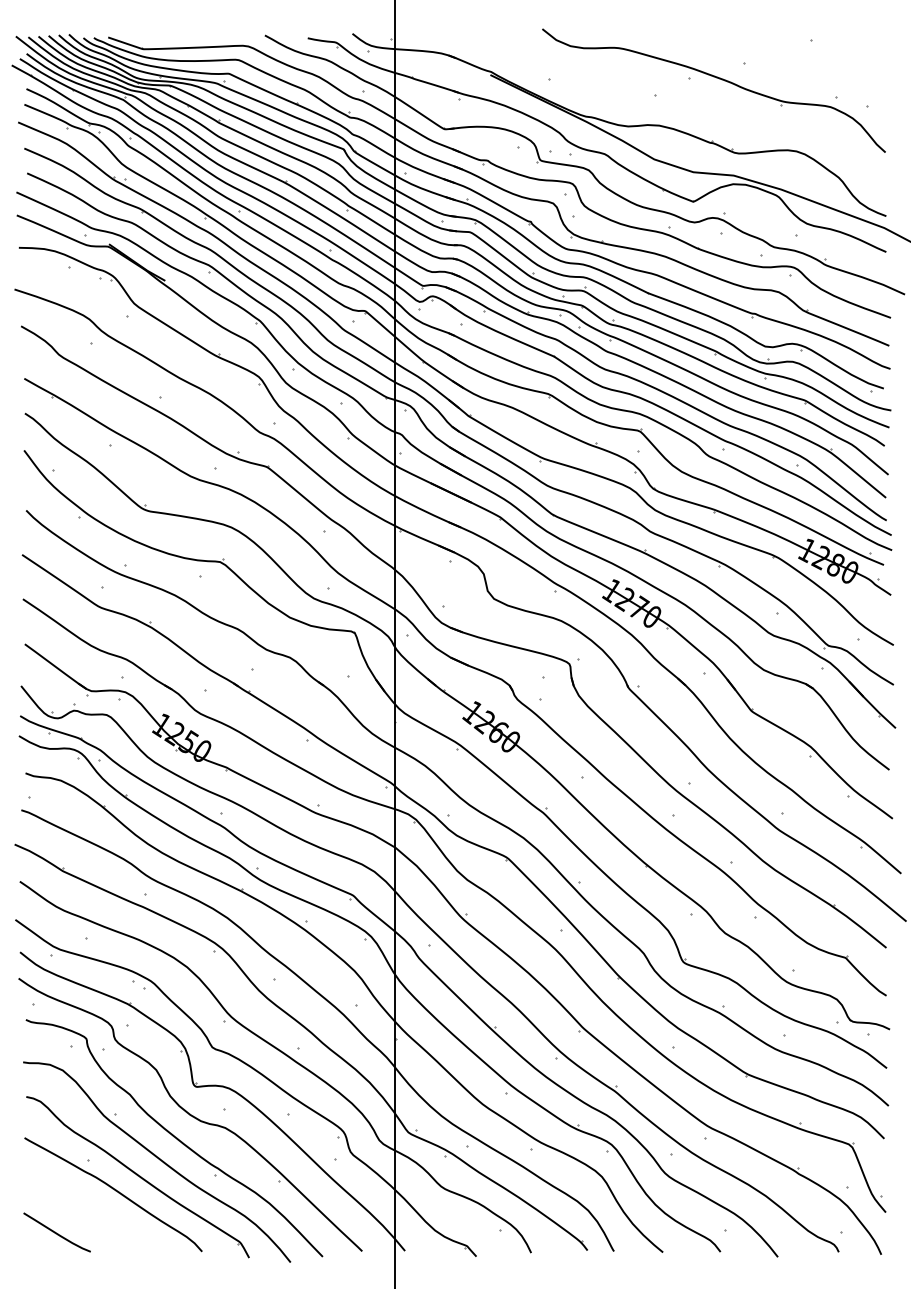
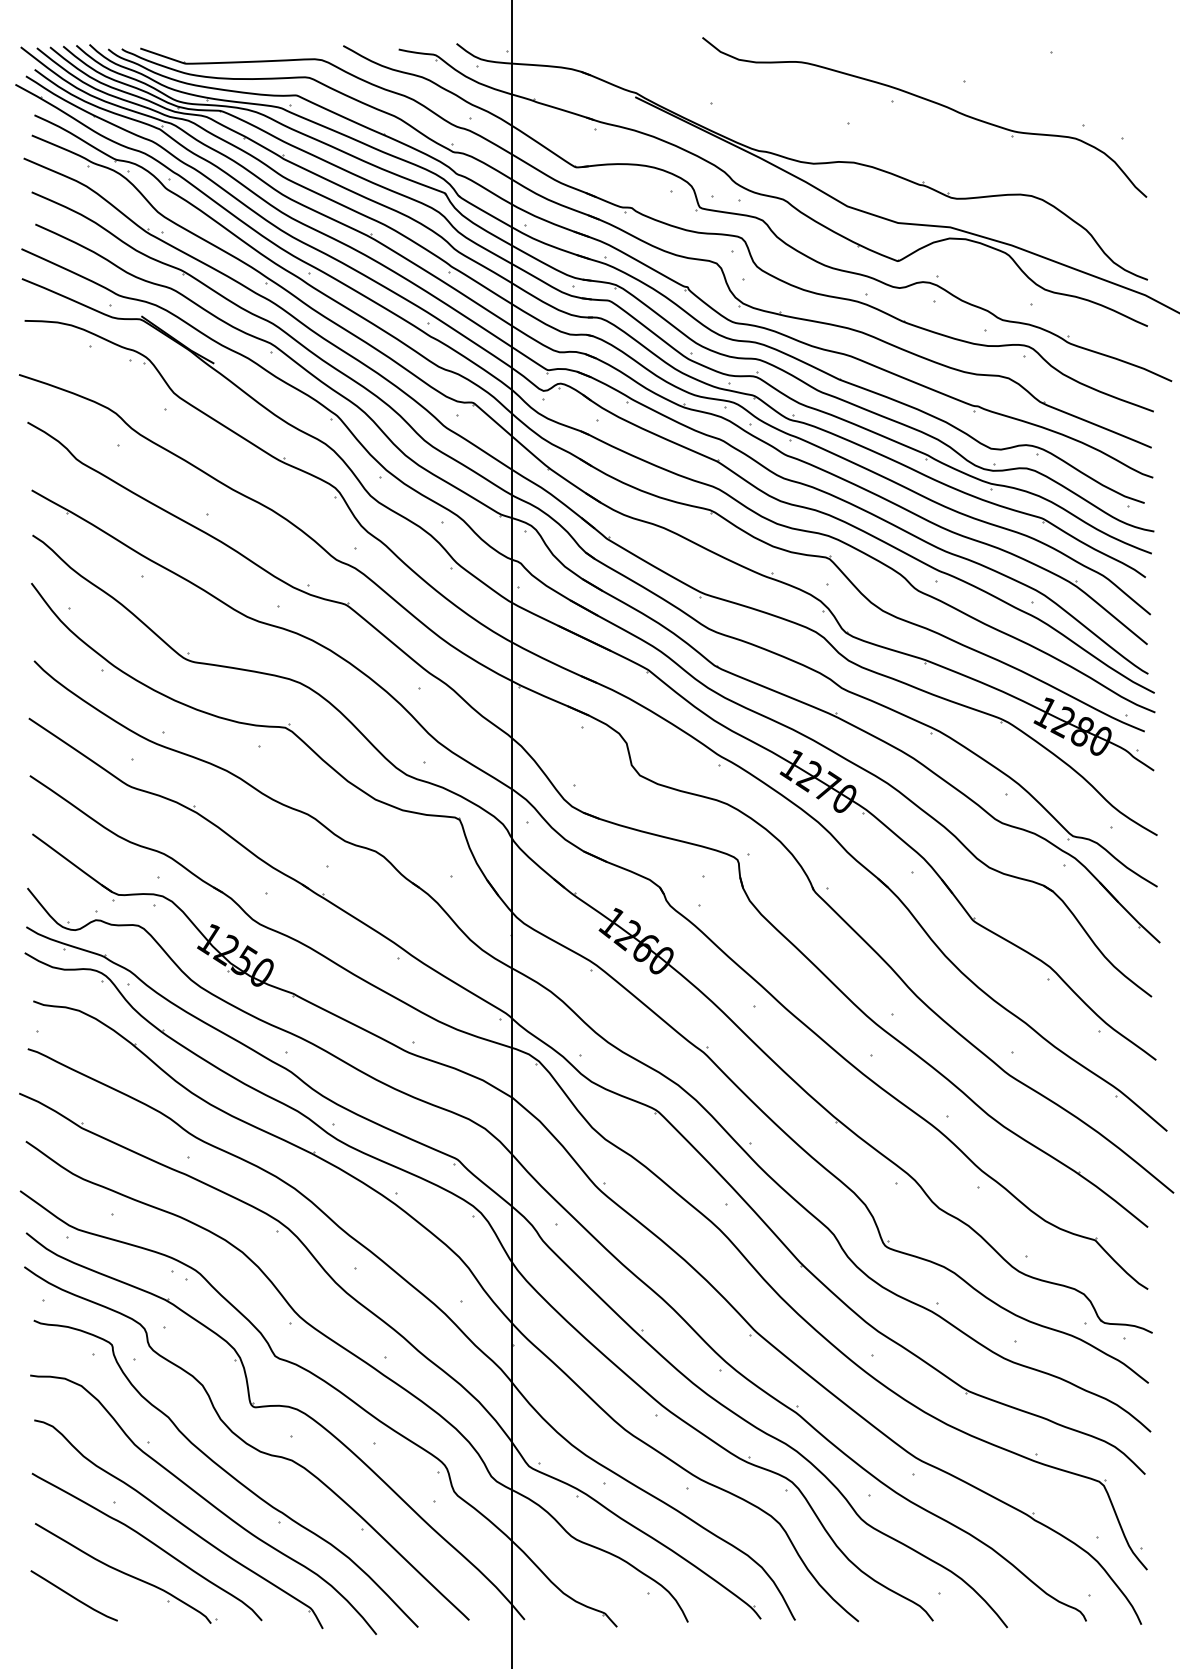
part: (96, 1215) -> (125, 1573), added

